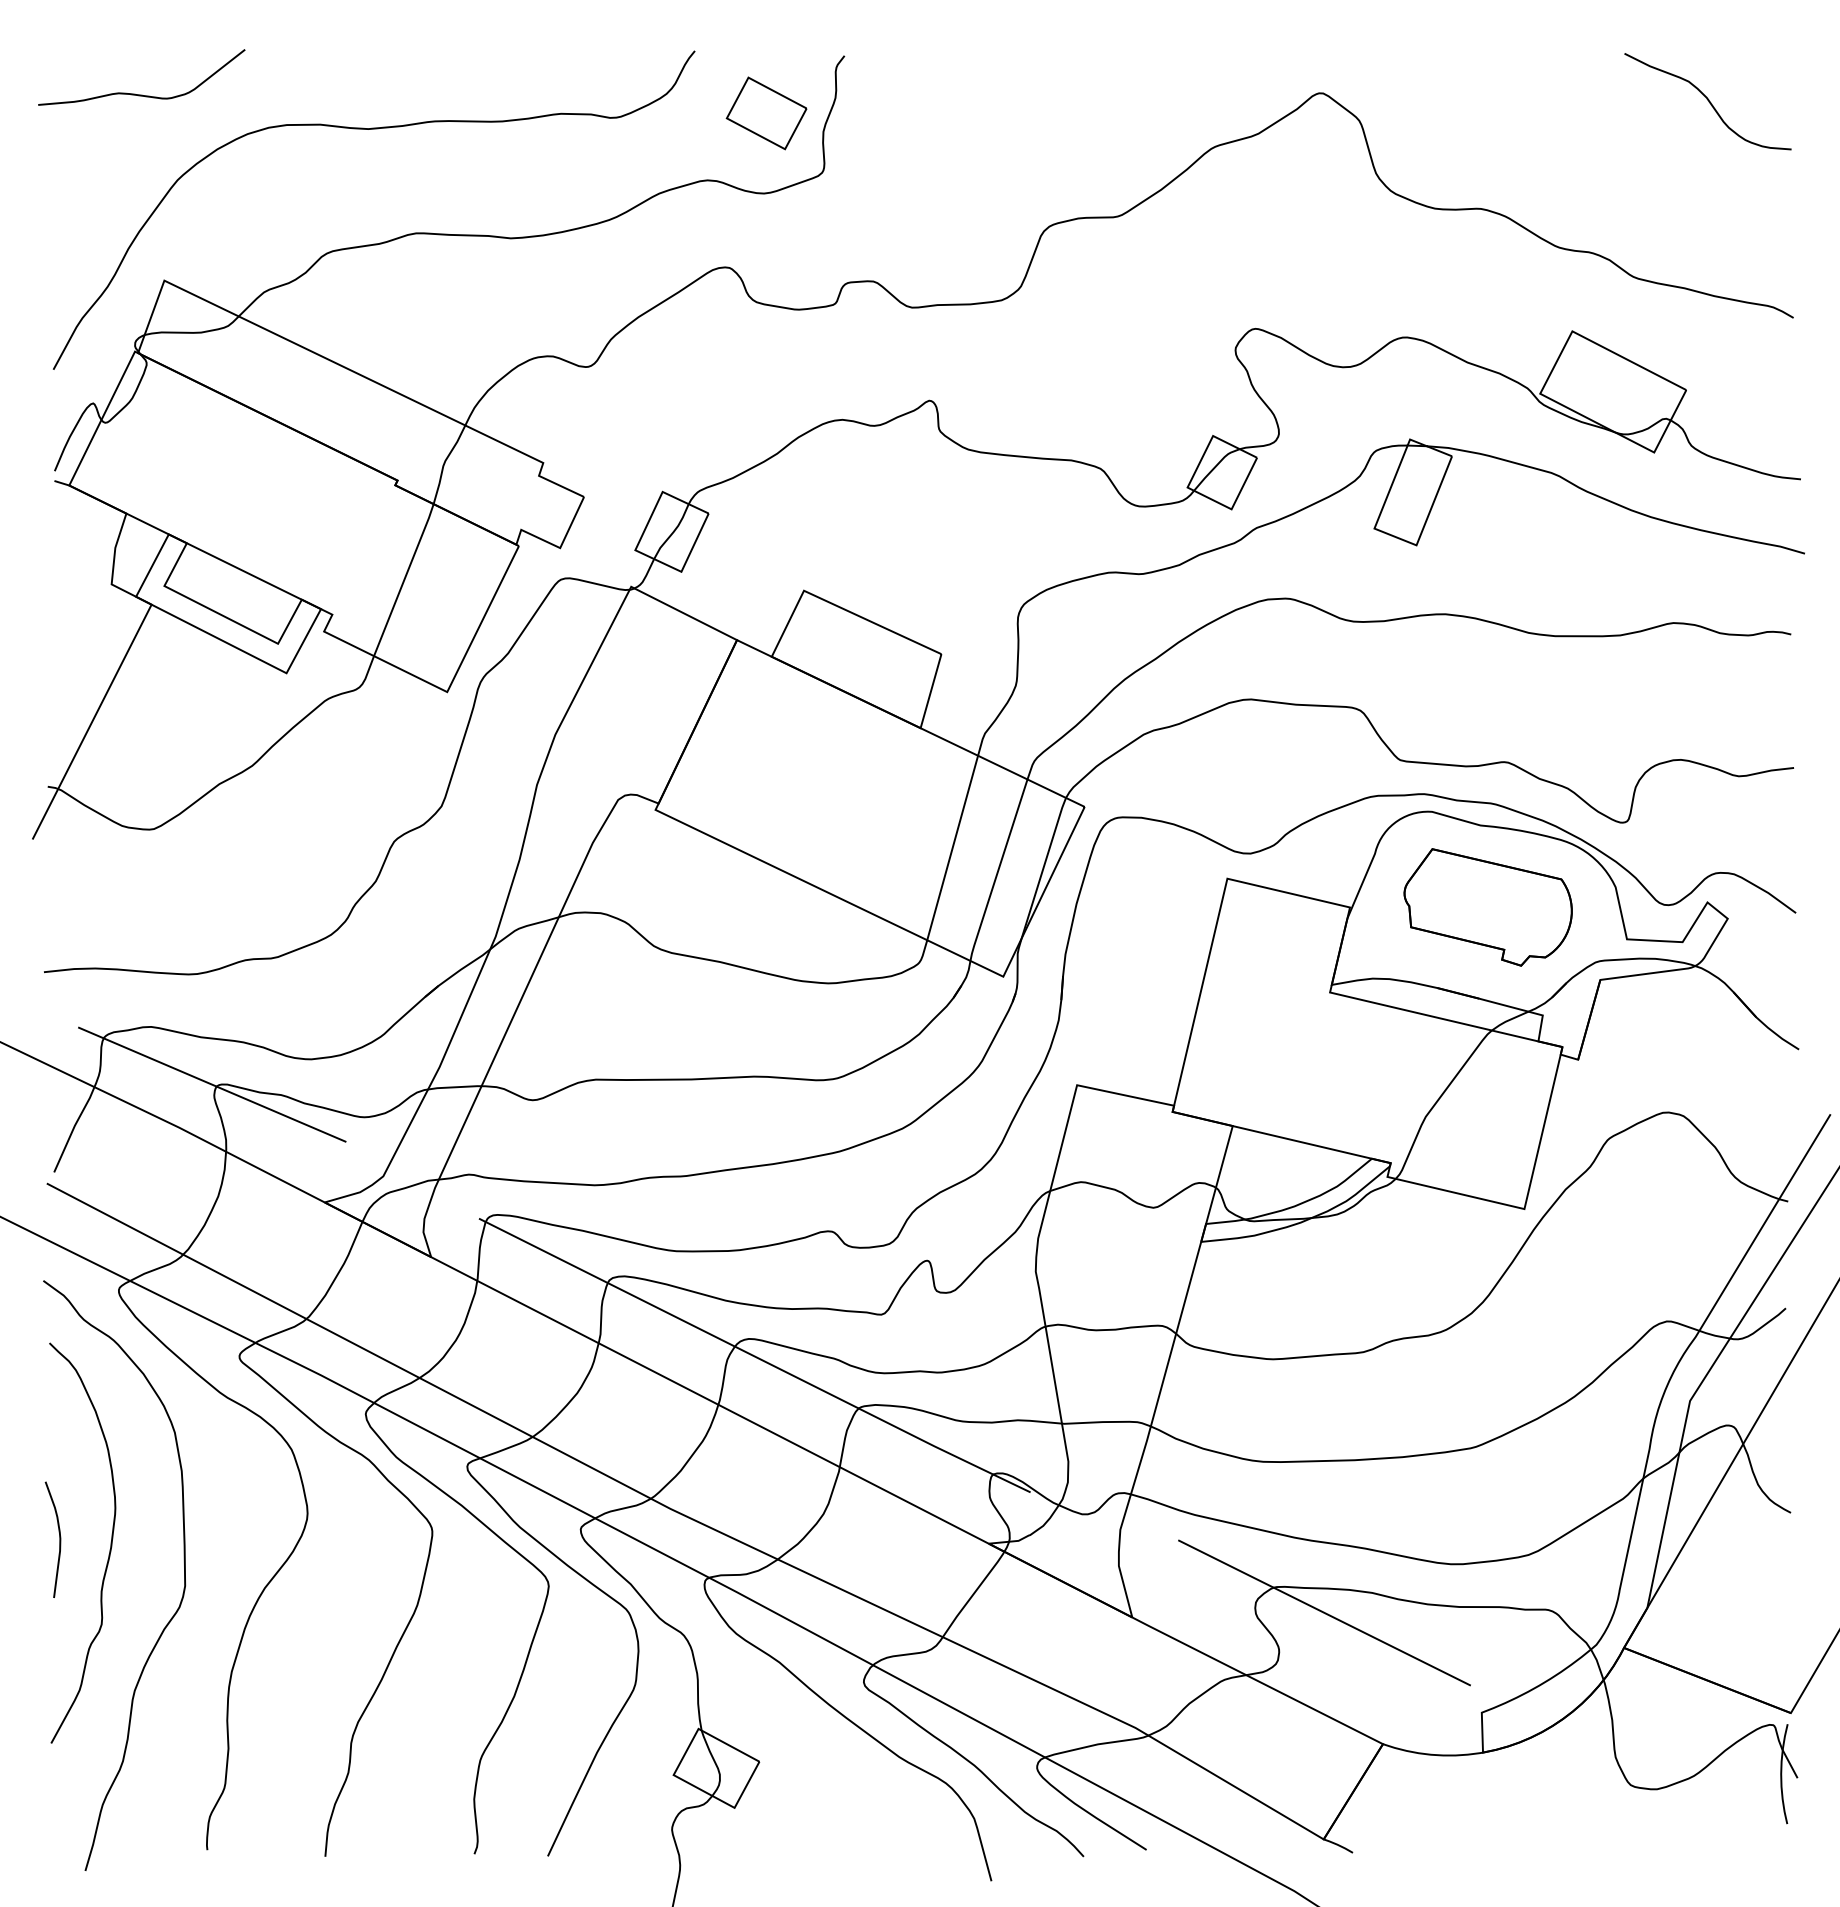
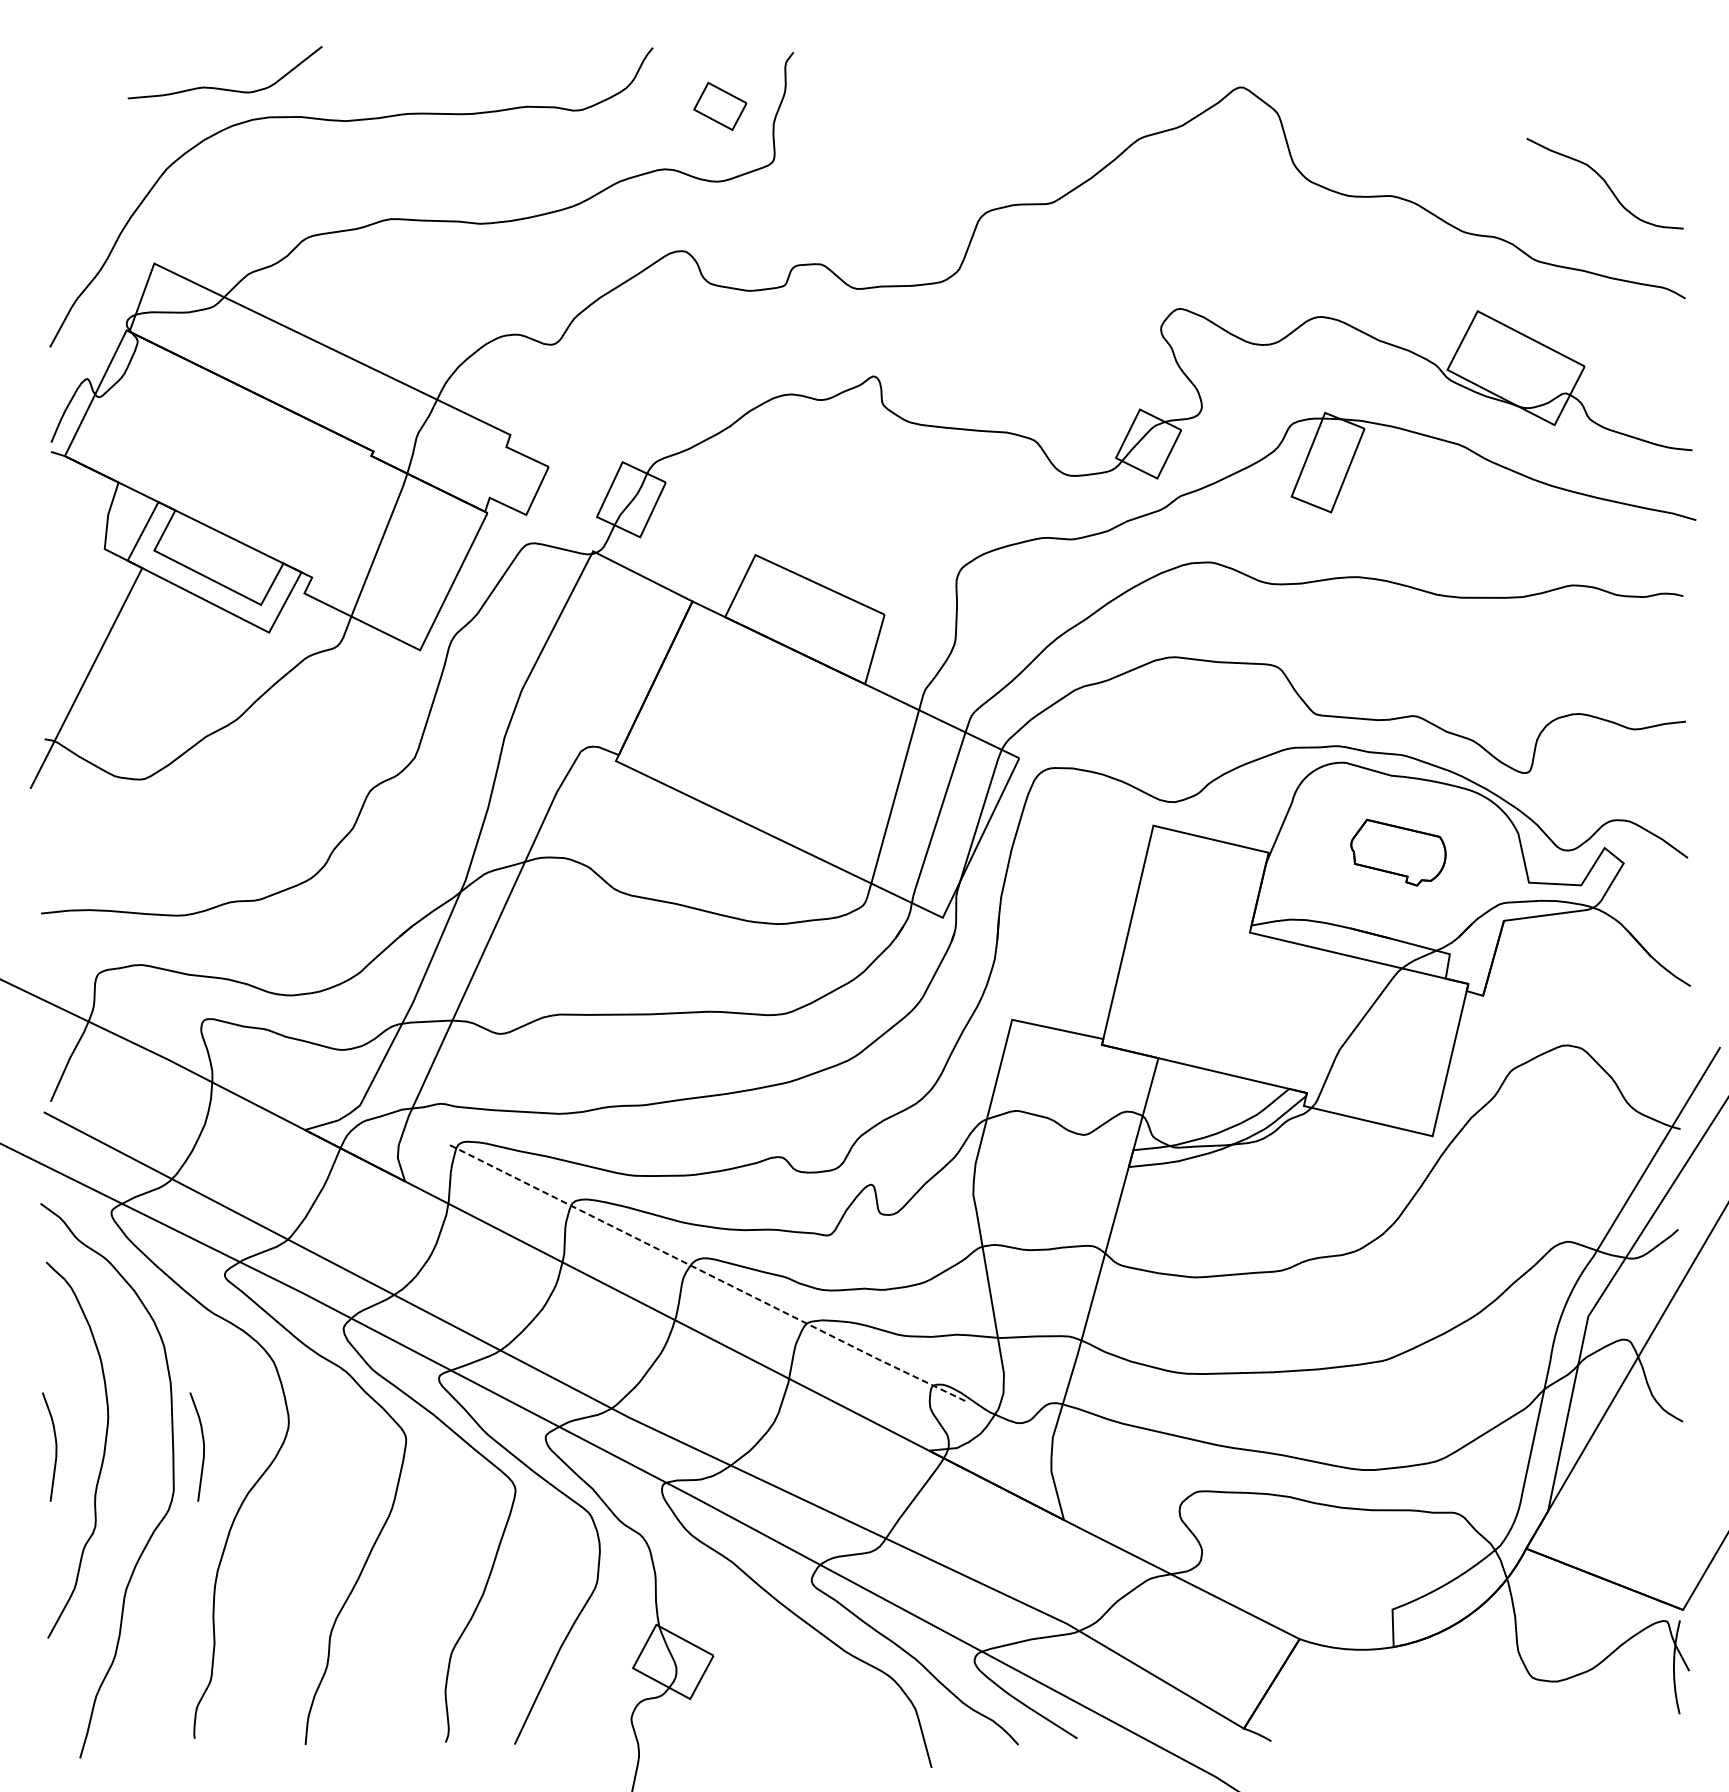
curve: (141, 94) -> (224, 88), moved
curve: (1707, 100) -> (1604, 182), moved
part: (766, 113) -> (720, 106), size x0.7
part: (1487, 907) -> (1397, 852), size x0.6
line: (212, 1084) -> (199, 1019), removed
line: (755, 1356) -> (709, 1274), solid -> dashed
curve: (216, 1539) -> (203, 1446), added
line: (1324, 1612) -> (1244, 1515), removed

